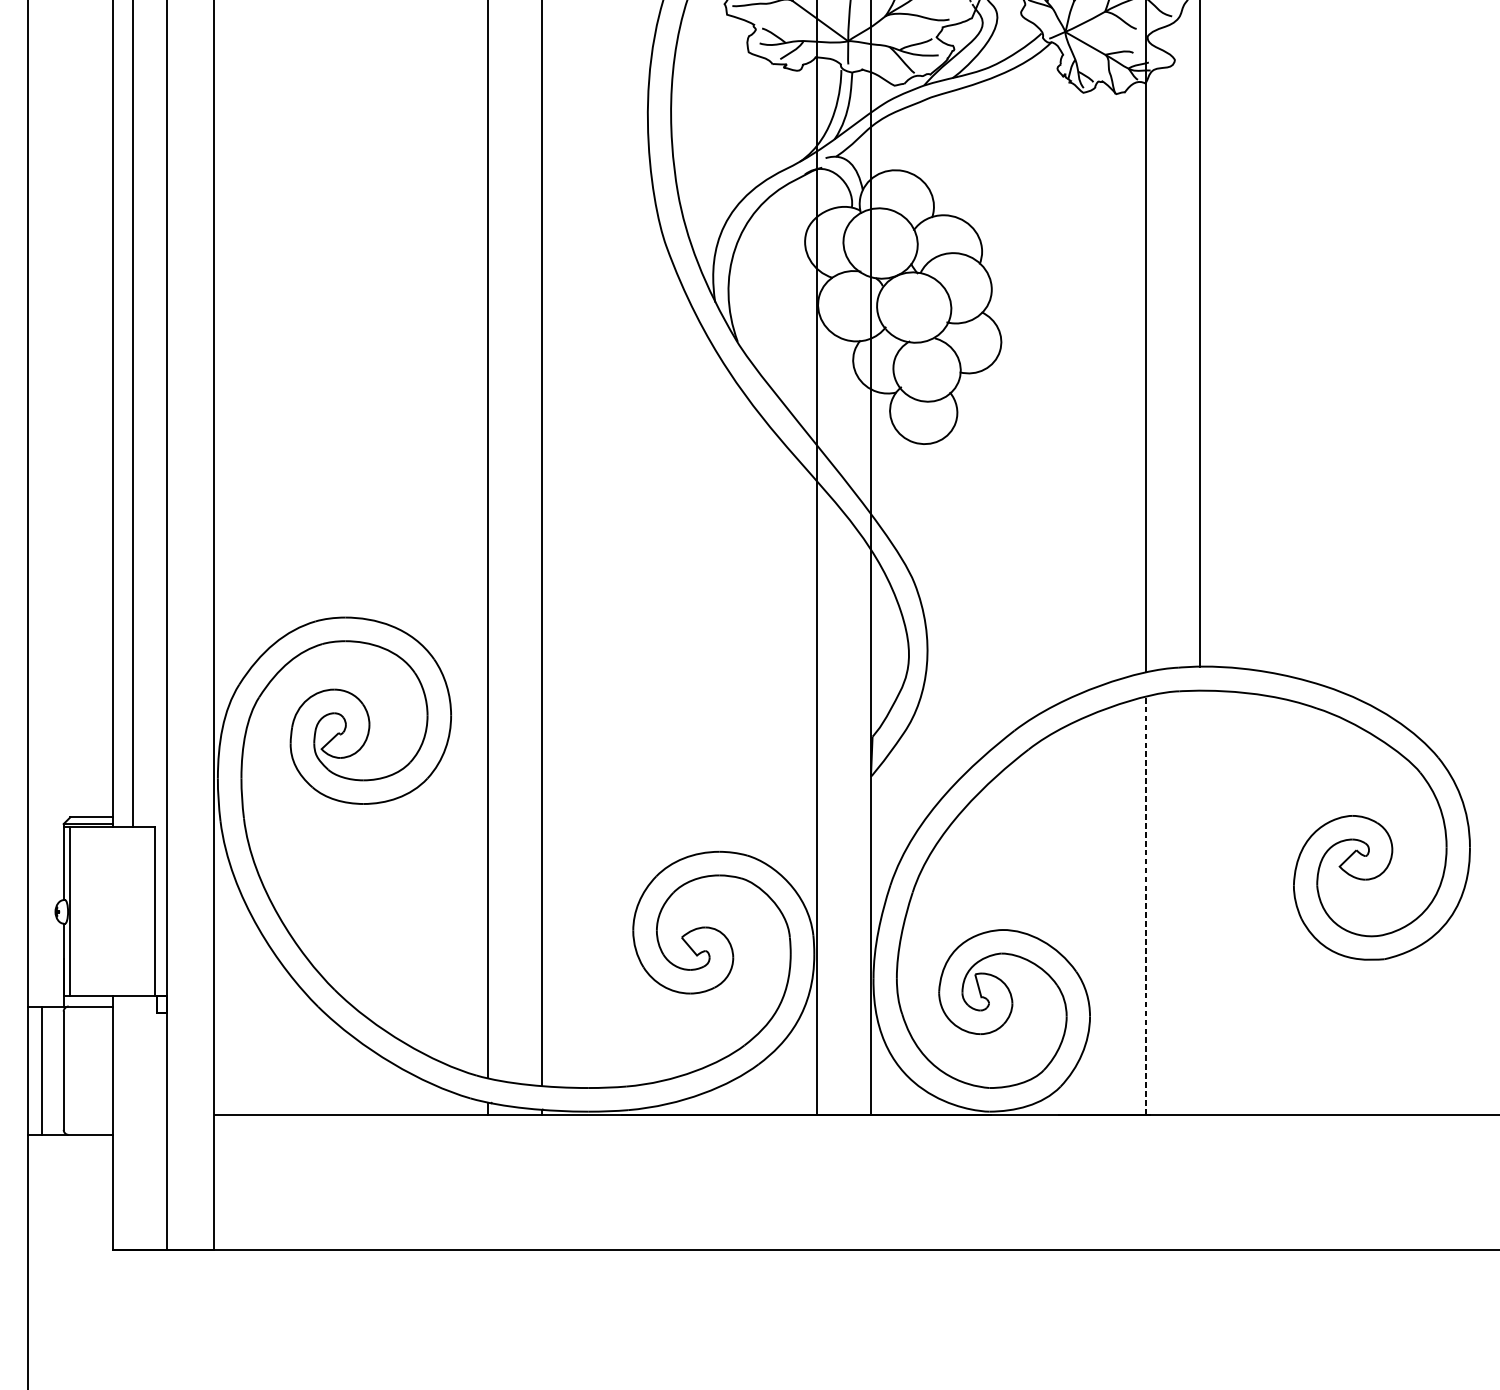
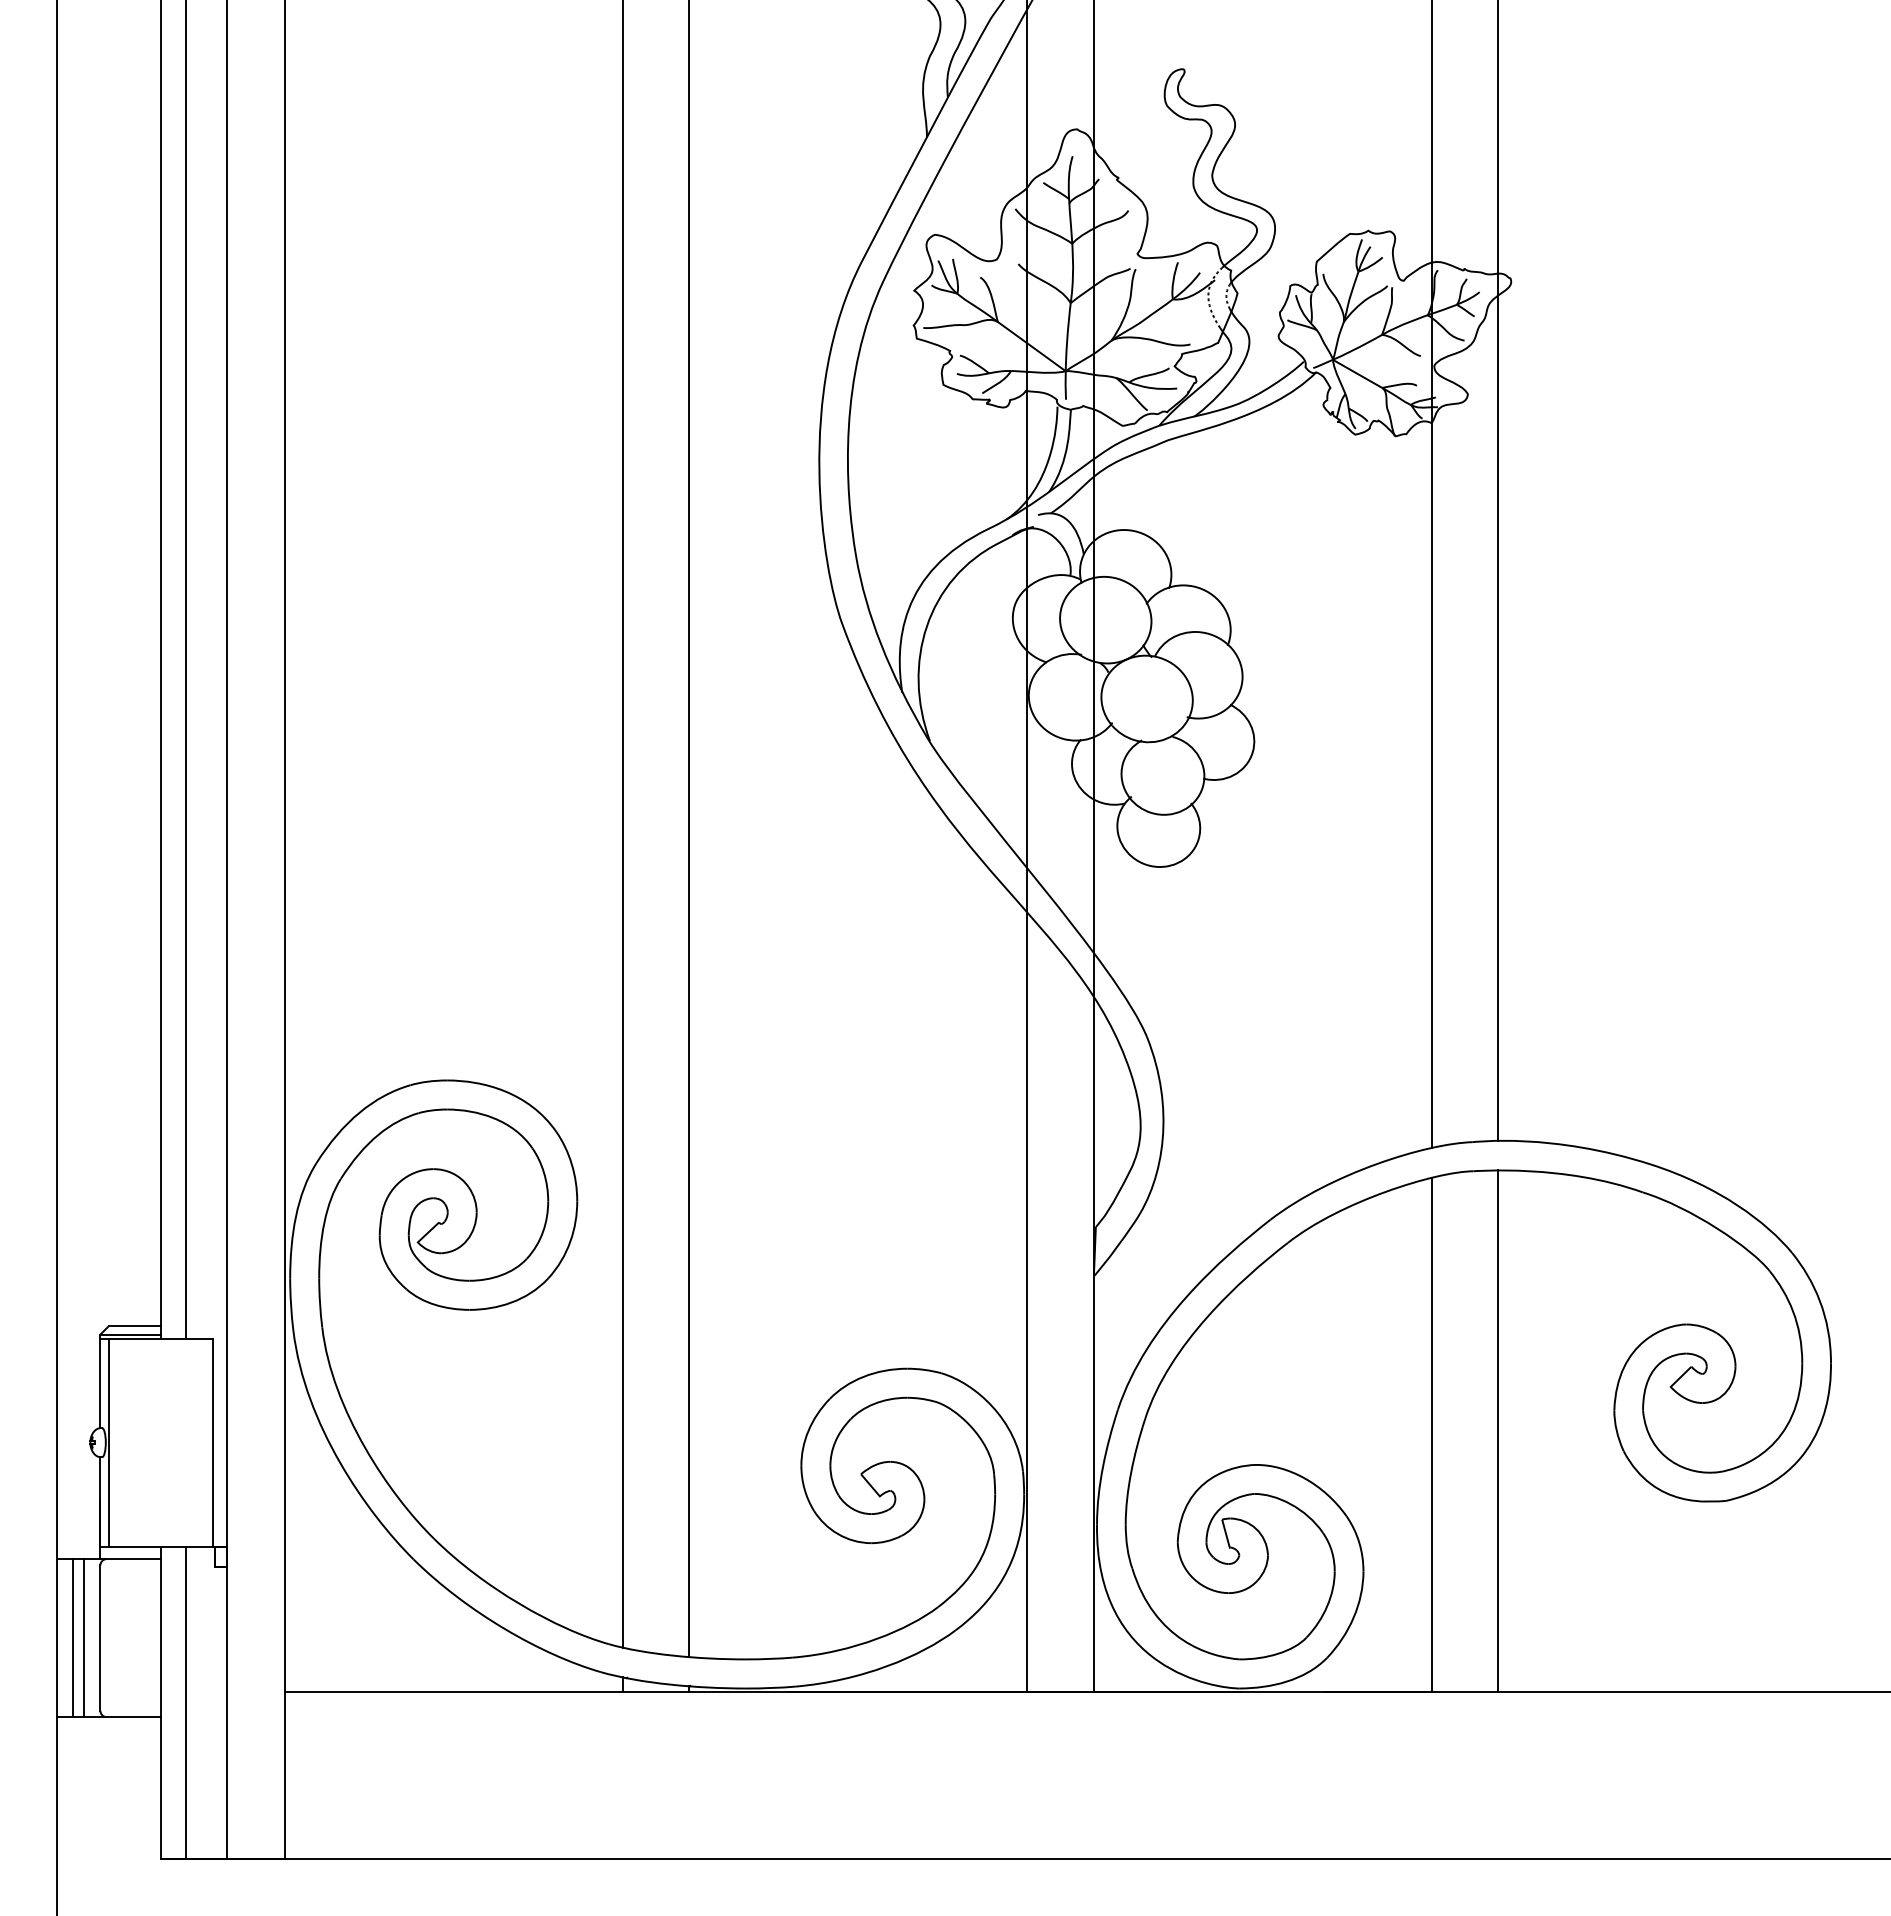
line: (1199, 902) -> (1498, 1431), added
line: (1145, 905) -> (1431, 1434), dashed -> solid
line: (49, 1071) -> (83, 1638), added
line: (132, 1123) -> (185, 1702), added

